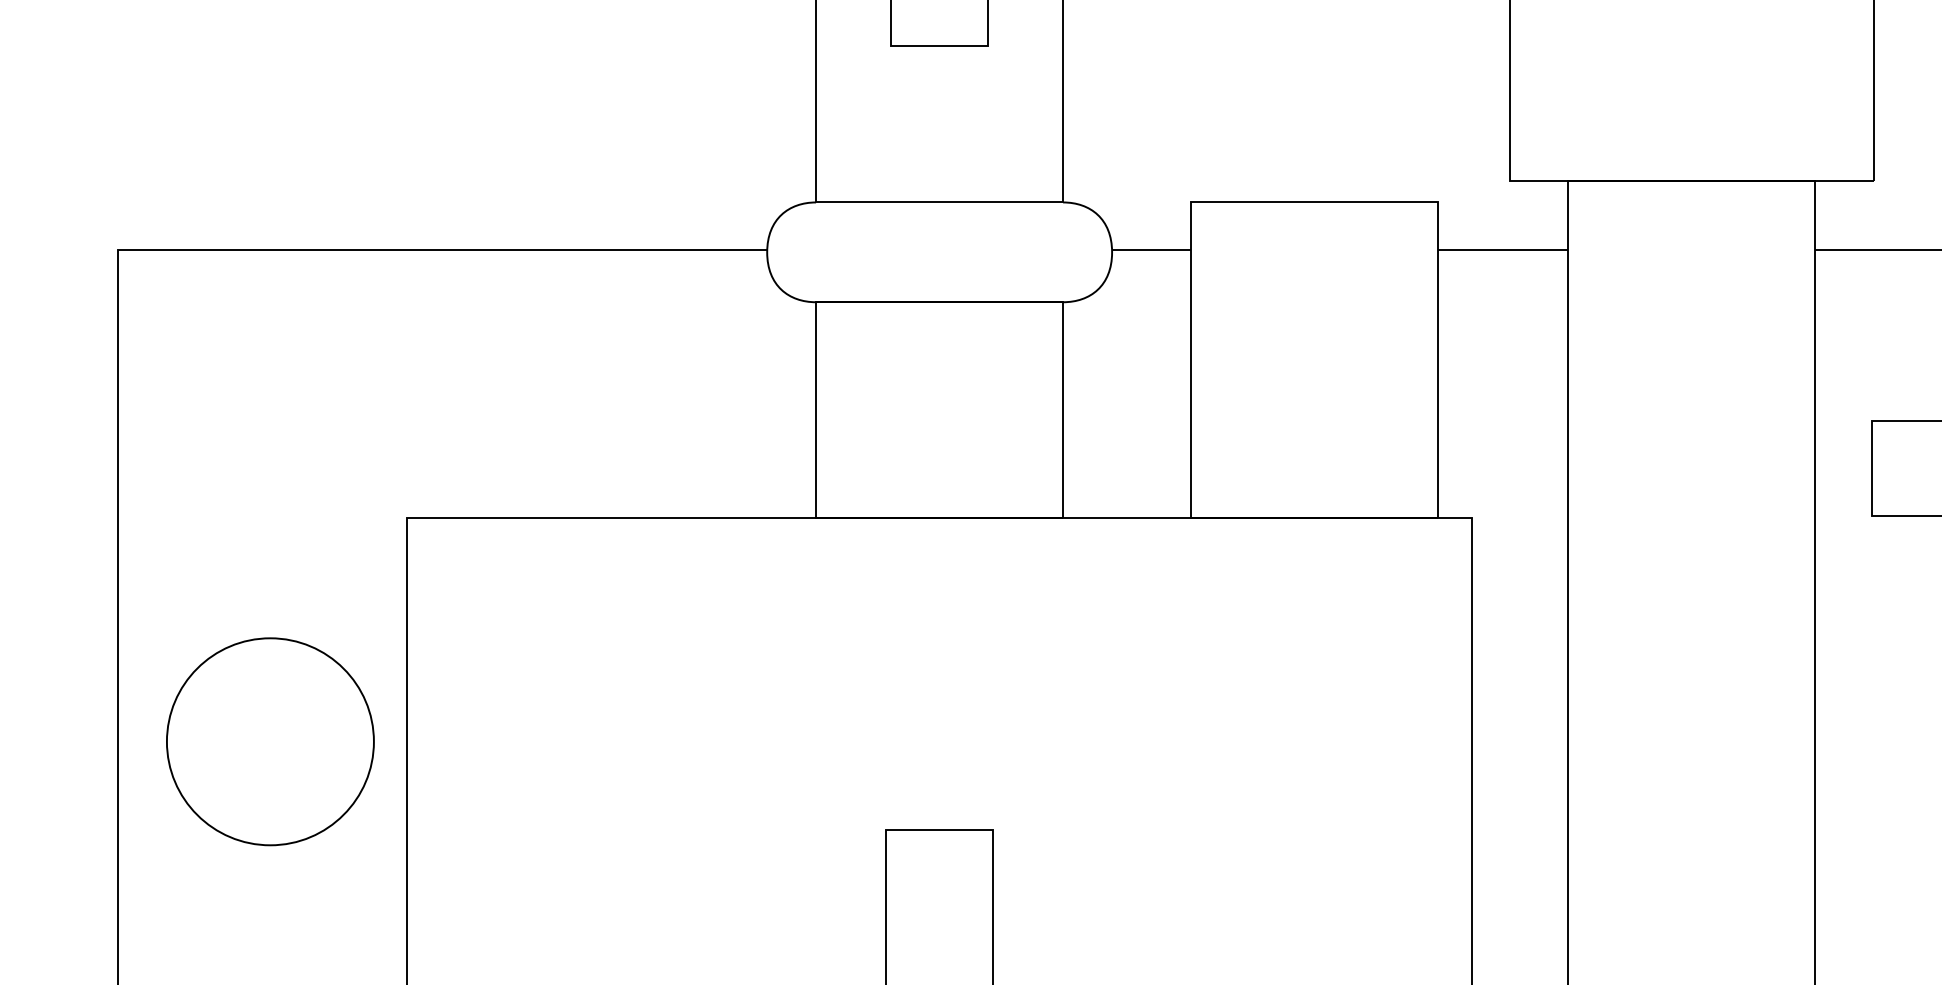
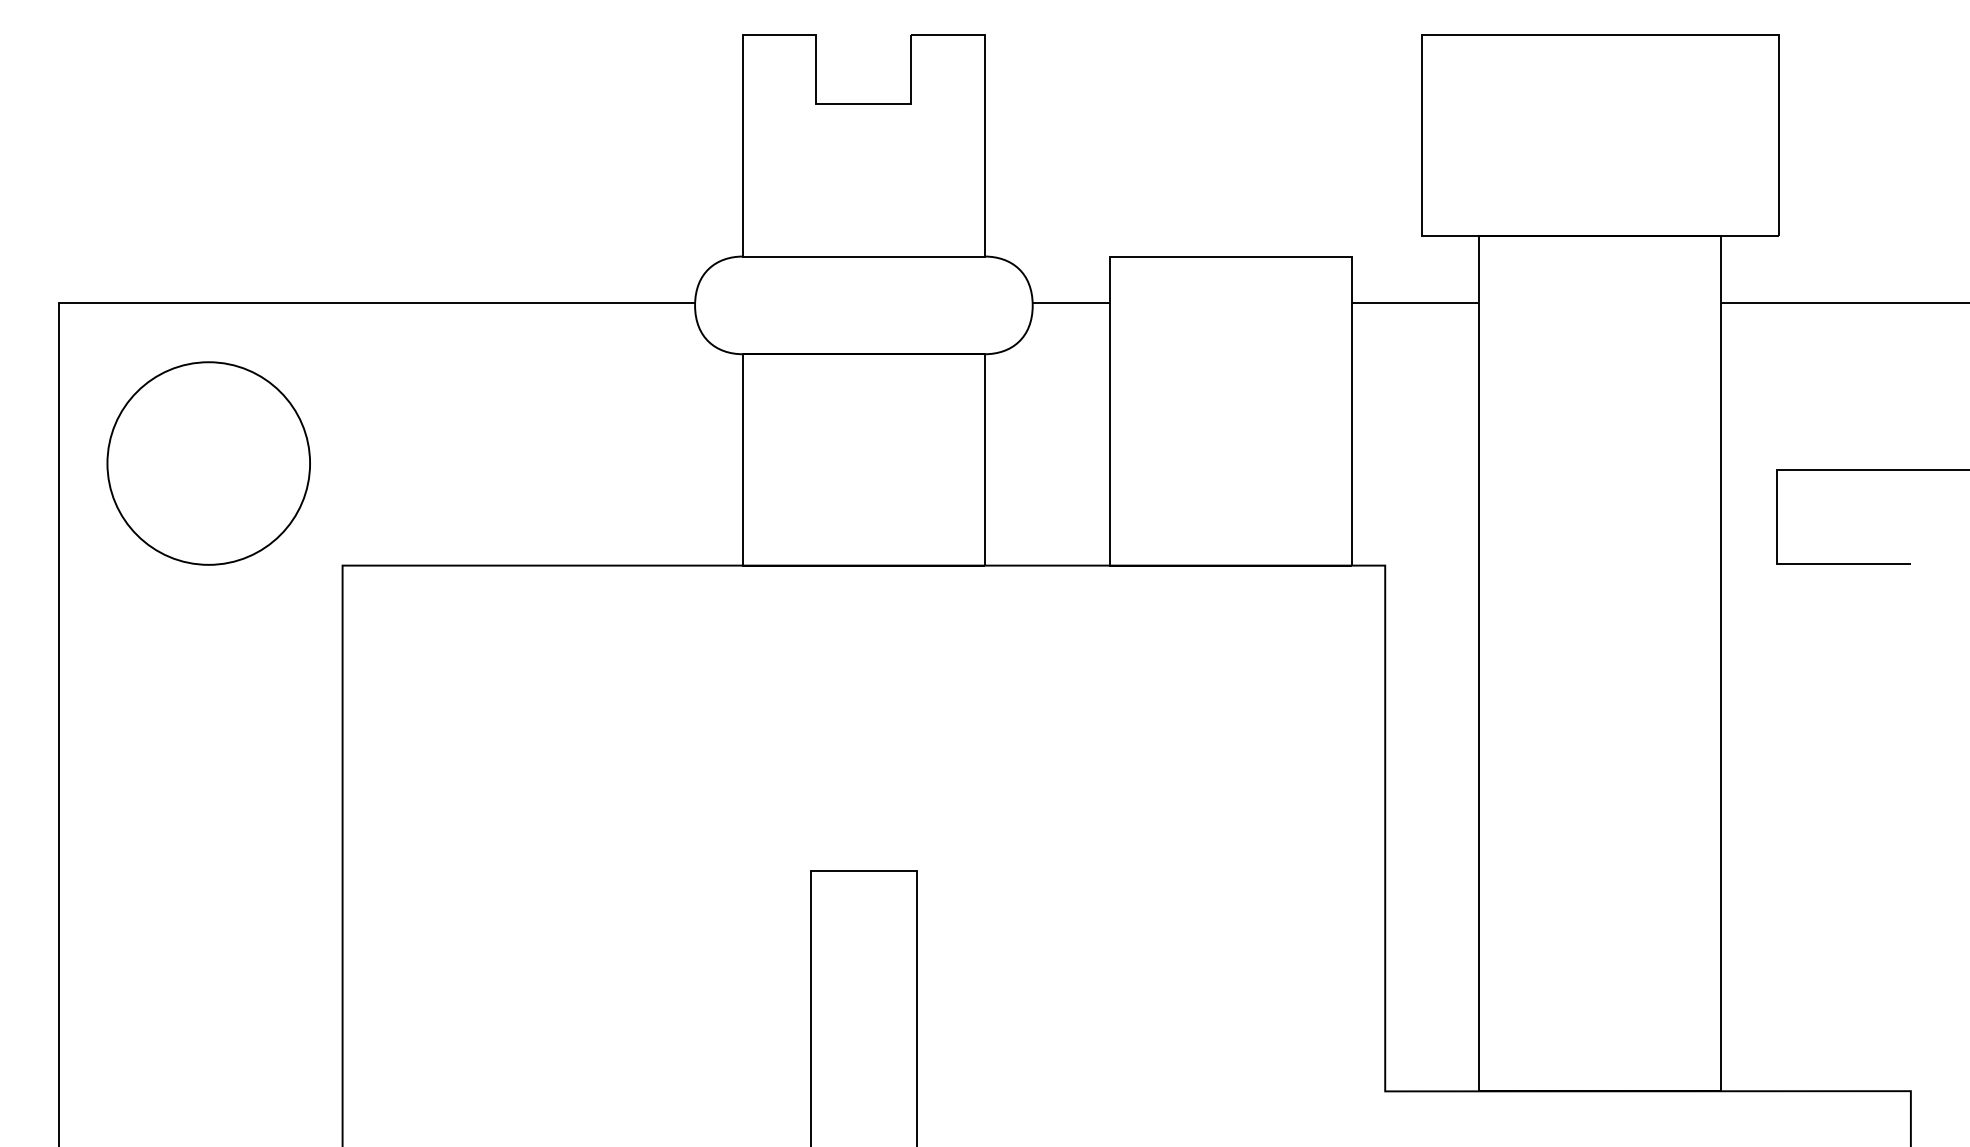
part: (270, 741) -> (208, 463), moved

